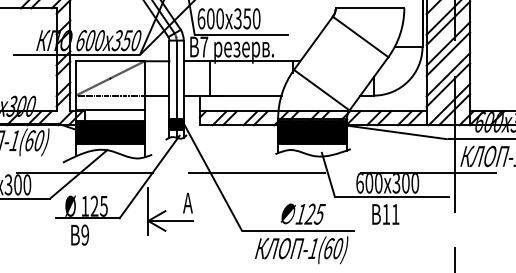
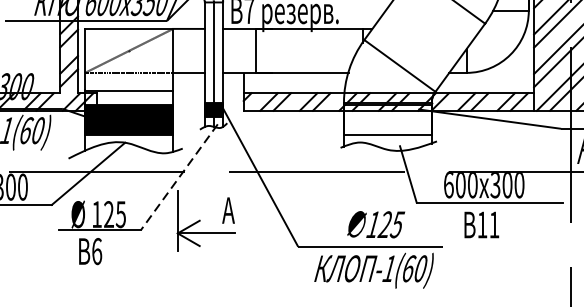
fill: (312, 131) -> (387, 118), removed
line: (149, 177) -> (179, 177), solid -> dashed
text: (85, 234) -> (97, 250), 9 -> 6

